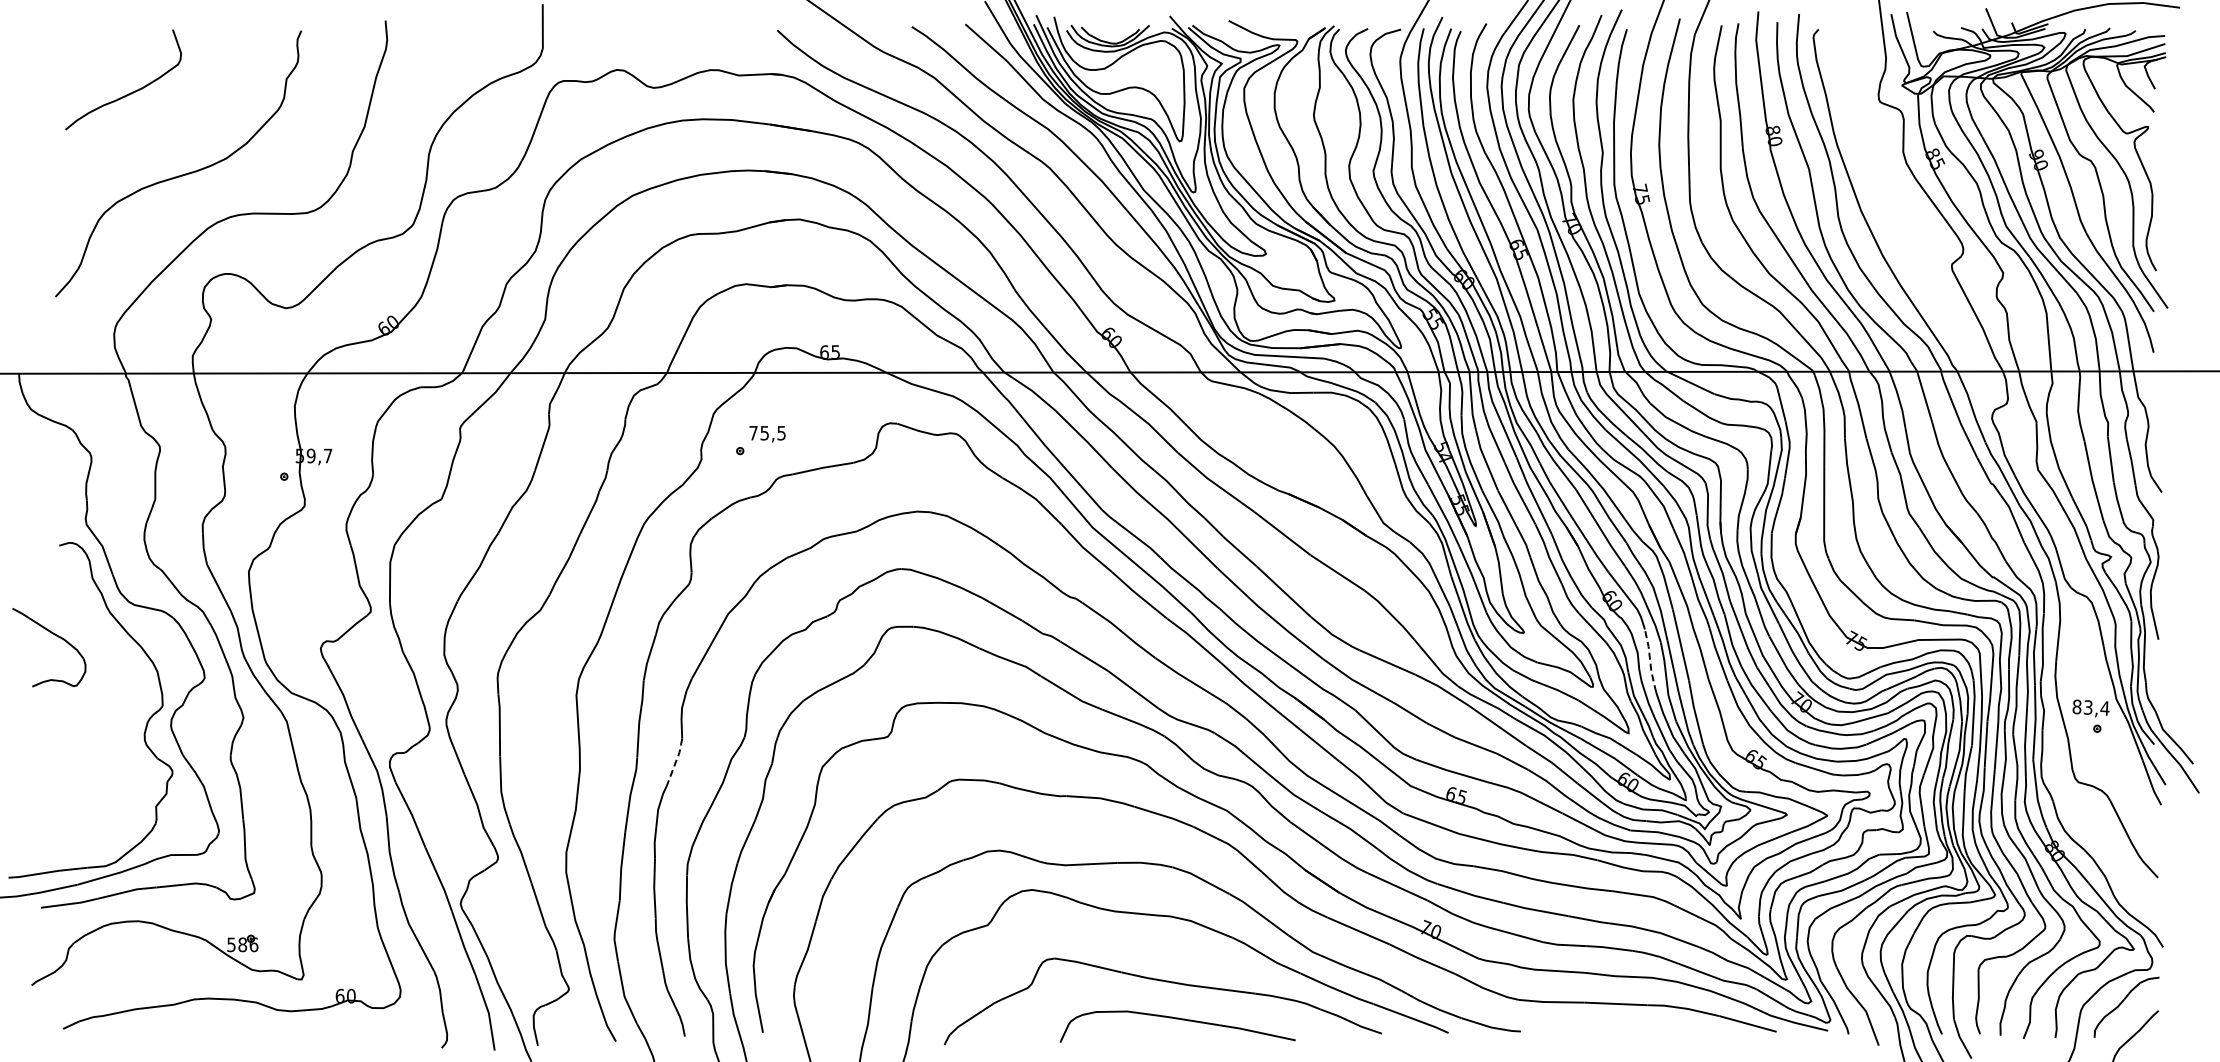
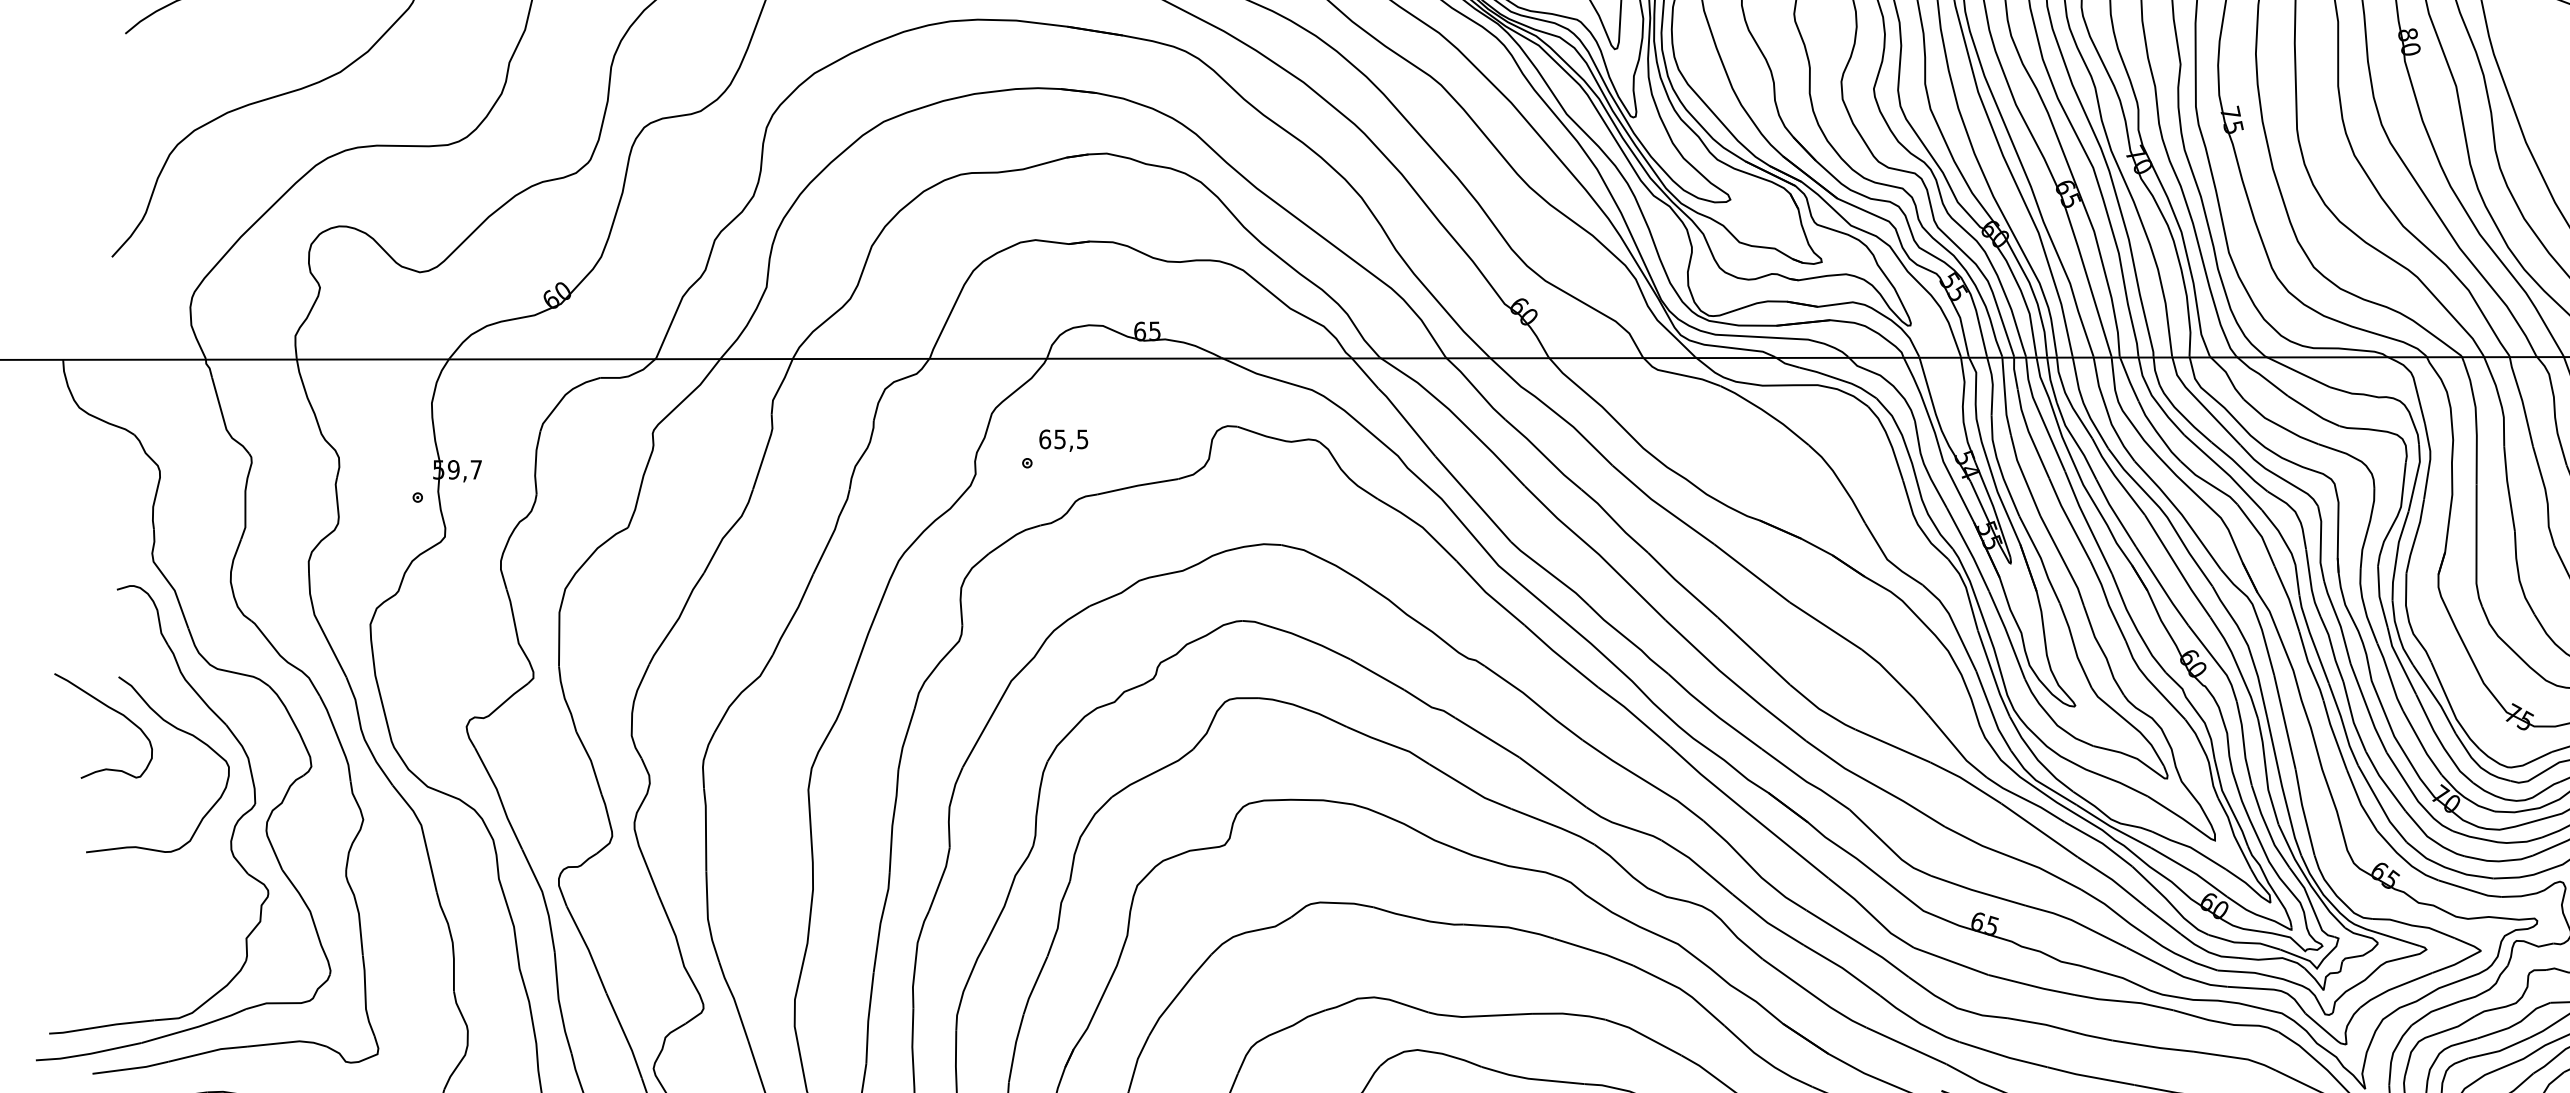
text: (753, 432) -> (1045, 438), 75,5 -> 65,5
curve: (103, 650) -> (176, 729), added
line: (1650, 660) -> (2244, 743), dashed -> solid
line: (675, 761) -> (940, 878), dashed -> solid

